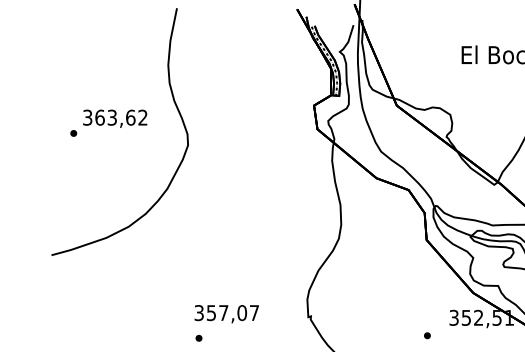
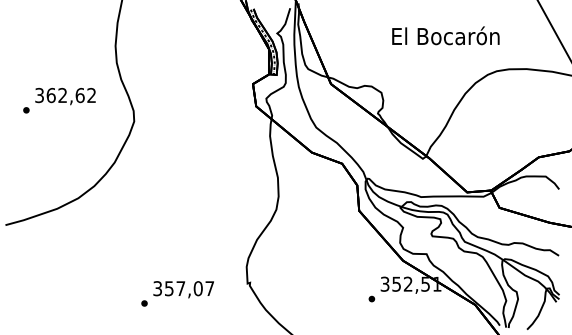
text: (112, 117) -> (62, 95), 363,62 -> 362,62
text: (226, 313) -> (183, 289), moved
part: (427, 335) -> (371, 298), moved

